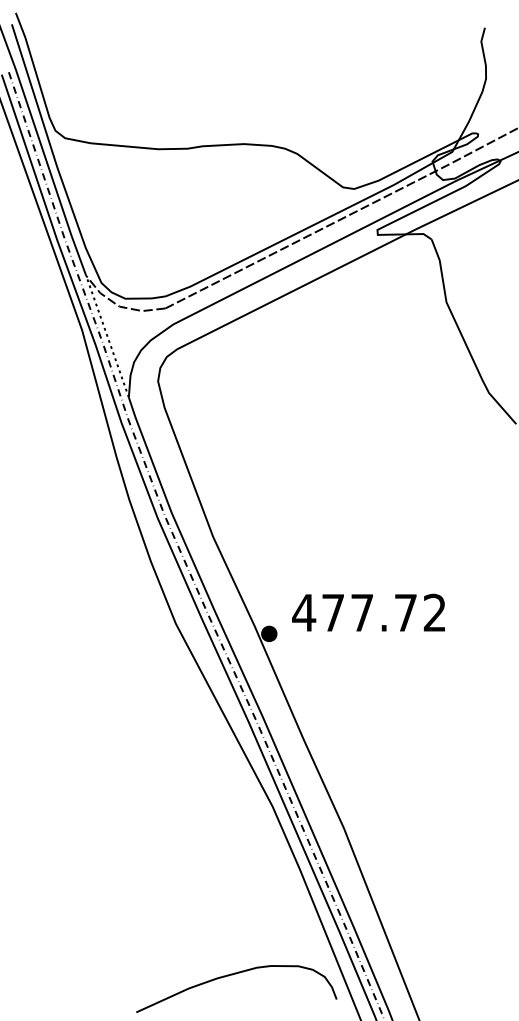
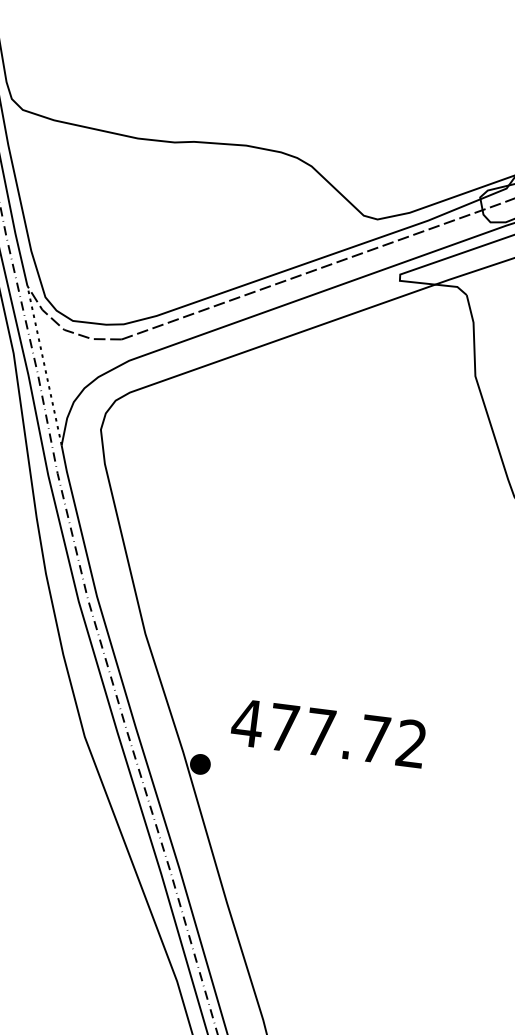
text: (368, 612) -> (328, 732), moved

